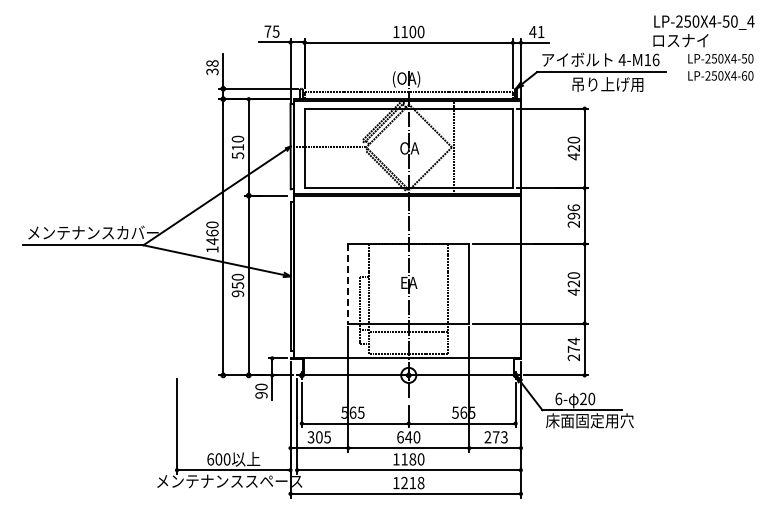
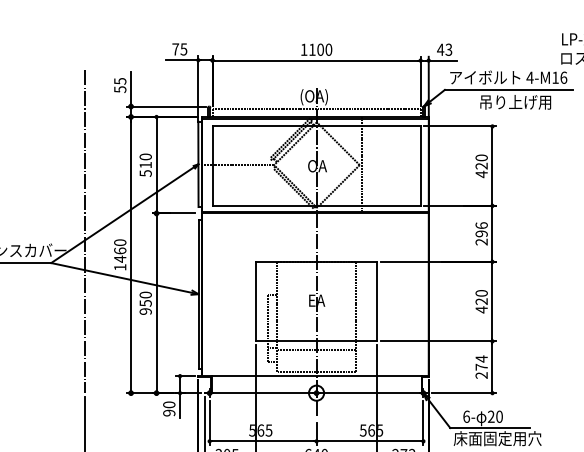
text: (540, 31) -> (448, 49), 41 -> 43
text: (212, 67) -> (120, 85), 38 -> 55
line: (177, 213) -> (85, 231), added
line: (348, 283) -> (256, 301), dashed -> solid

